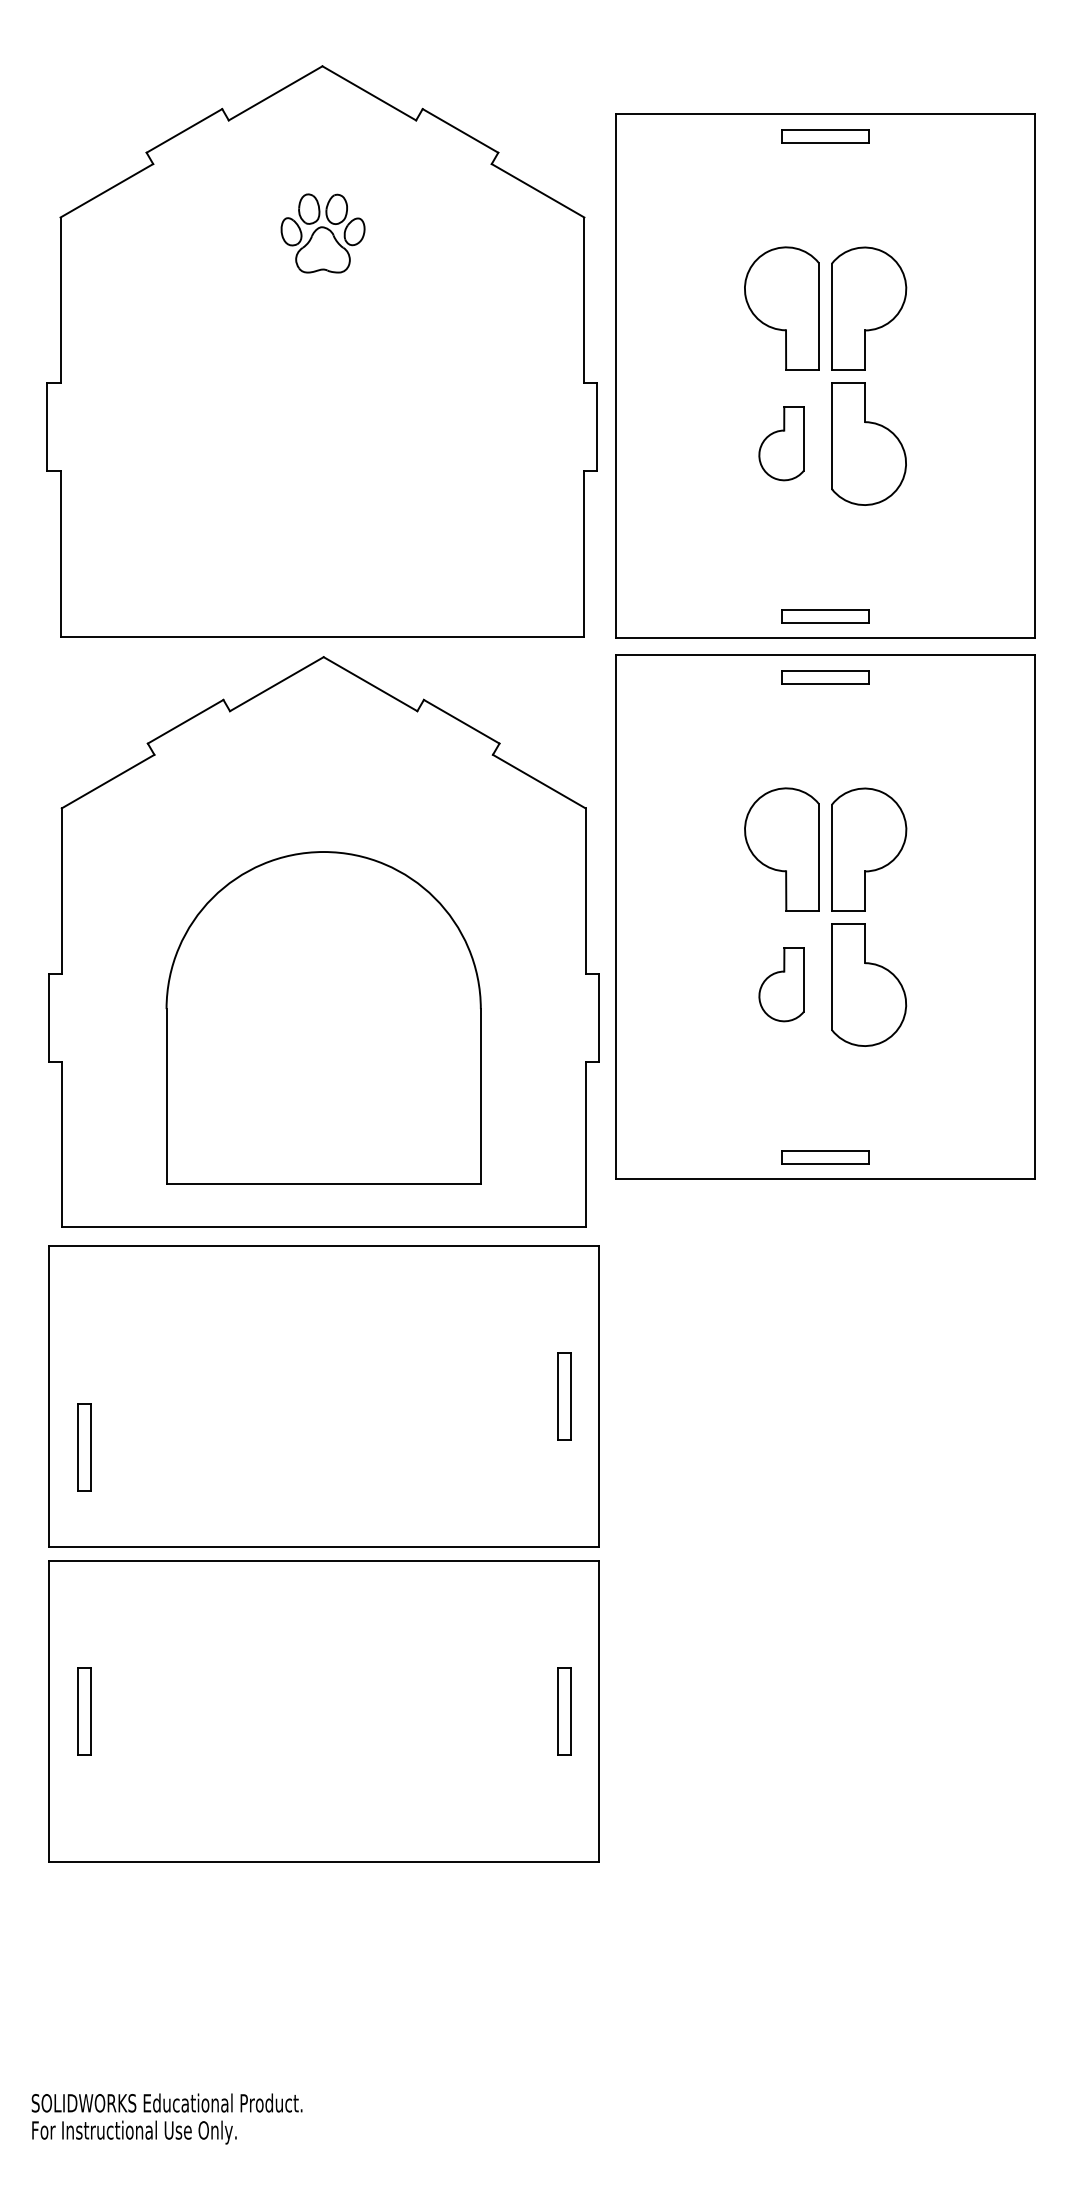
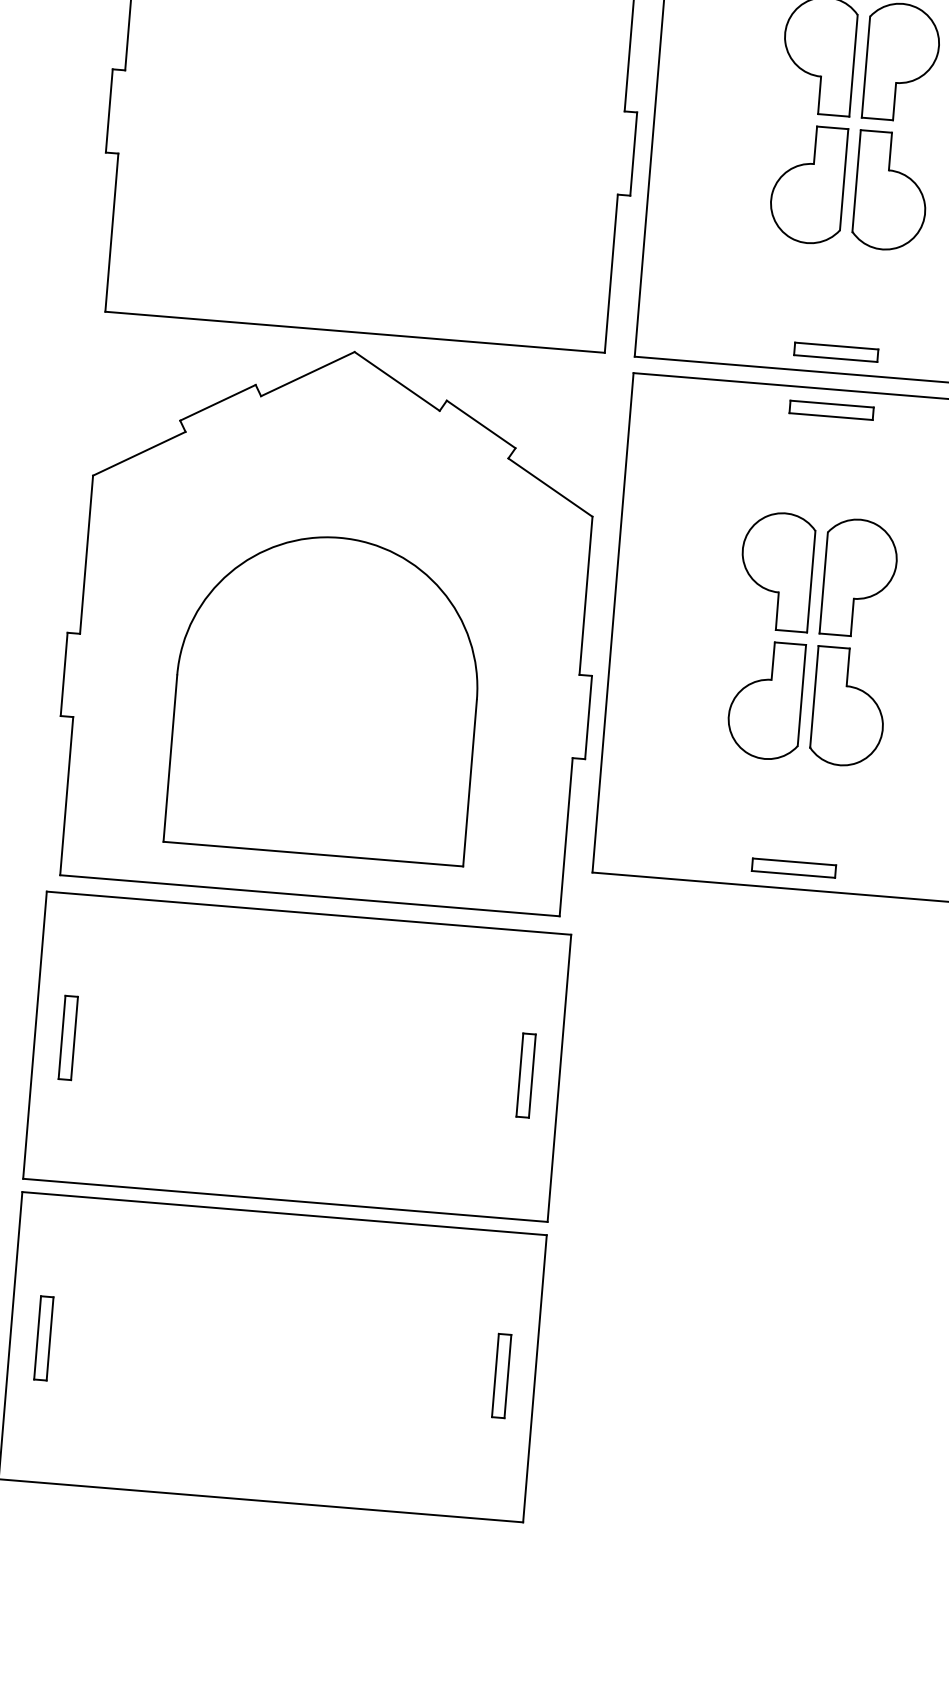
part: (781, 443) -> (807, 184), size x1.67
part: (781, 984) -> (765, 700), size x1.67
part: (84, 1447) -> (68, 1038), moved

